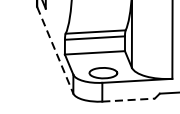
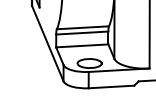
line: (54, 50) -> (47, 43), dashed -> solid
line: (128, 99) -> (111, 86), dashed -> solid

